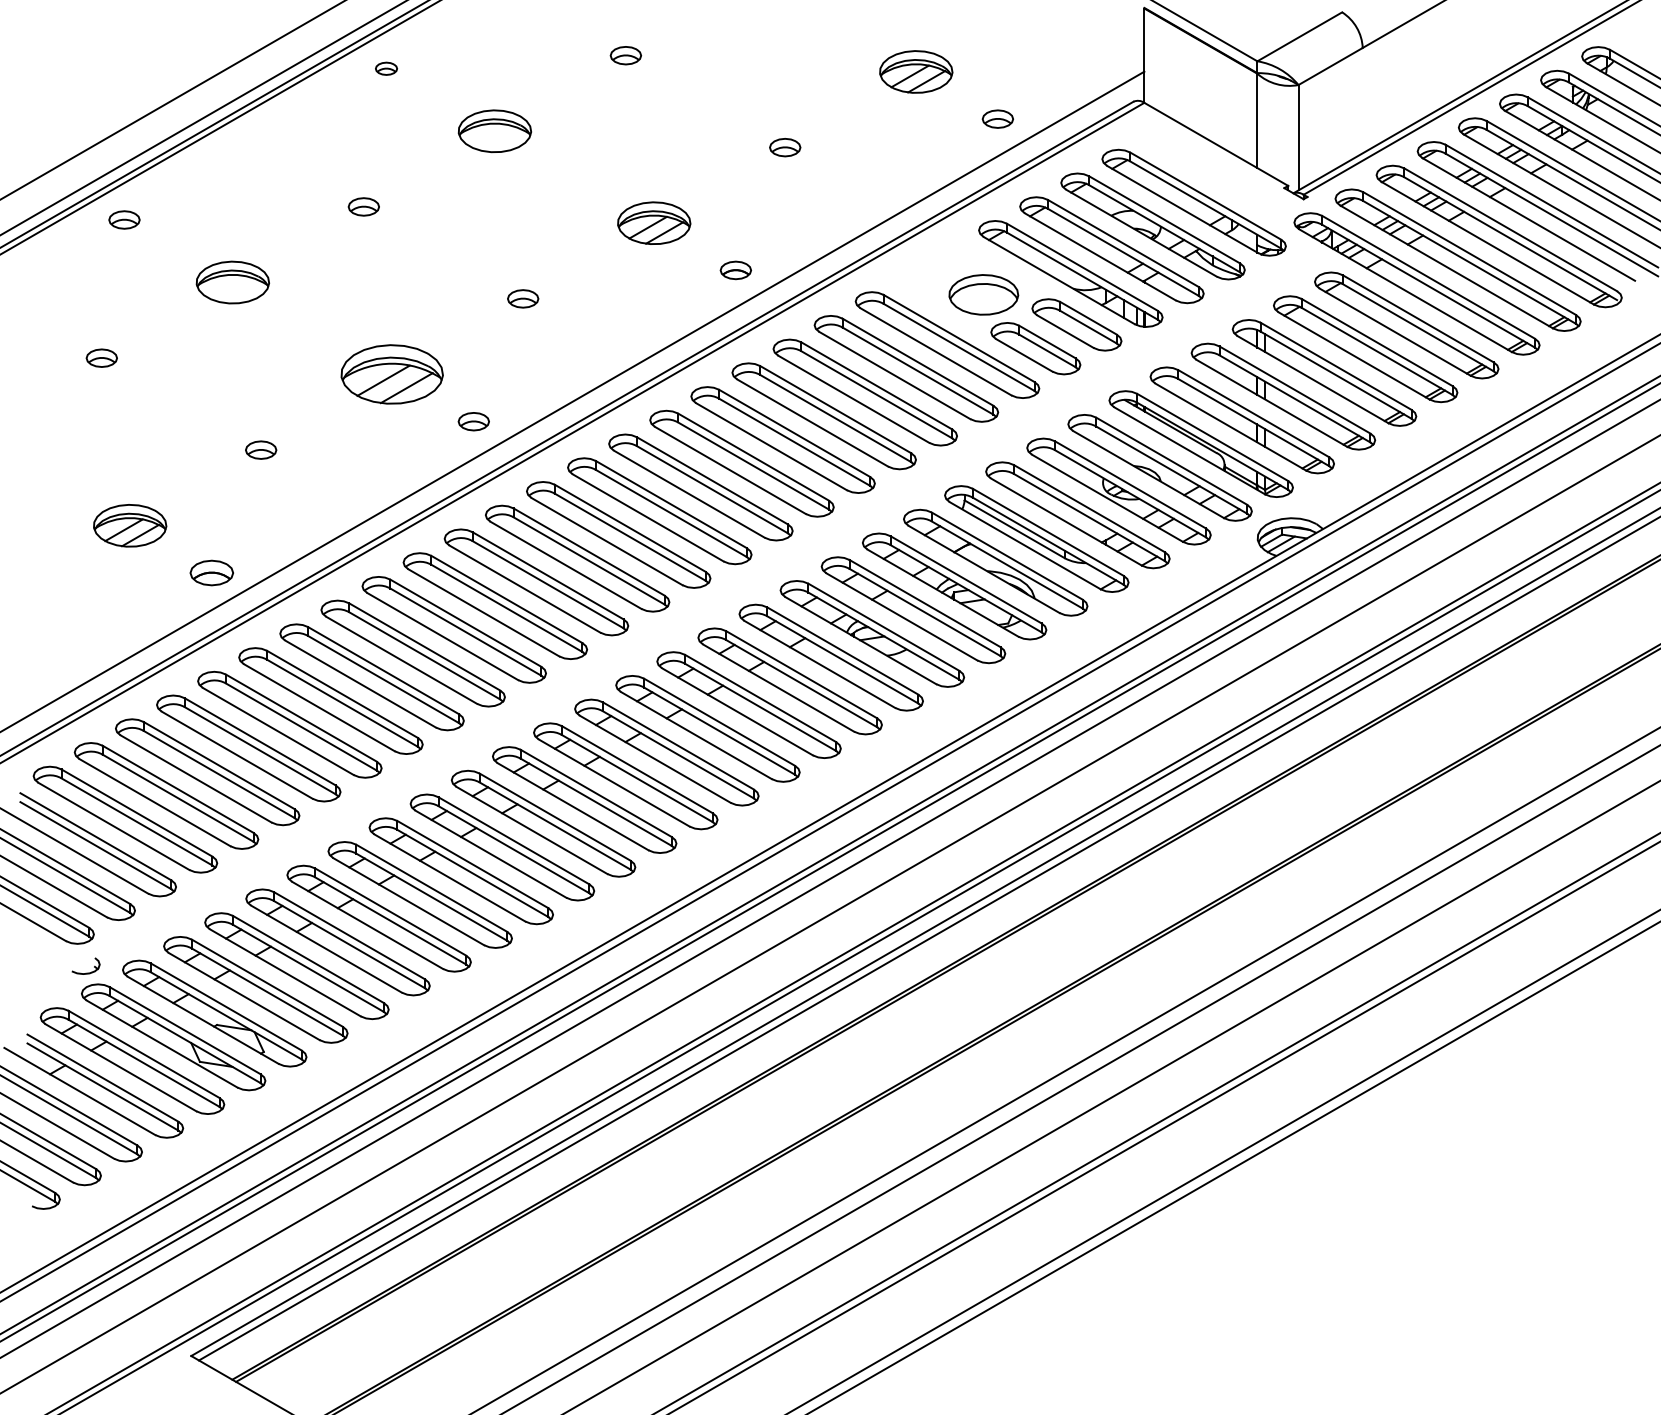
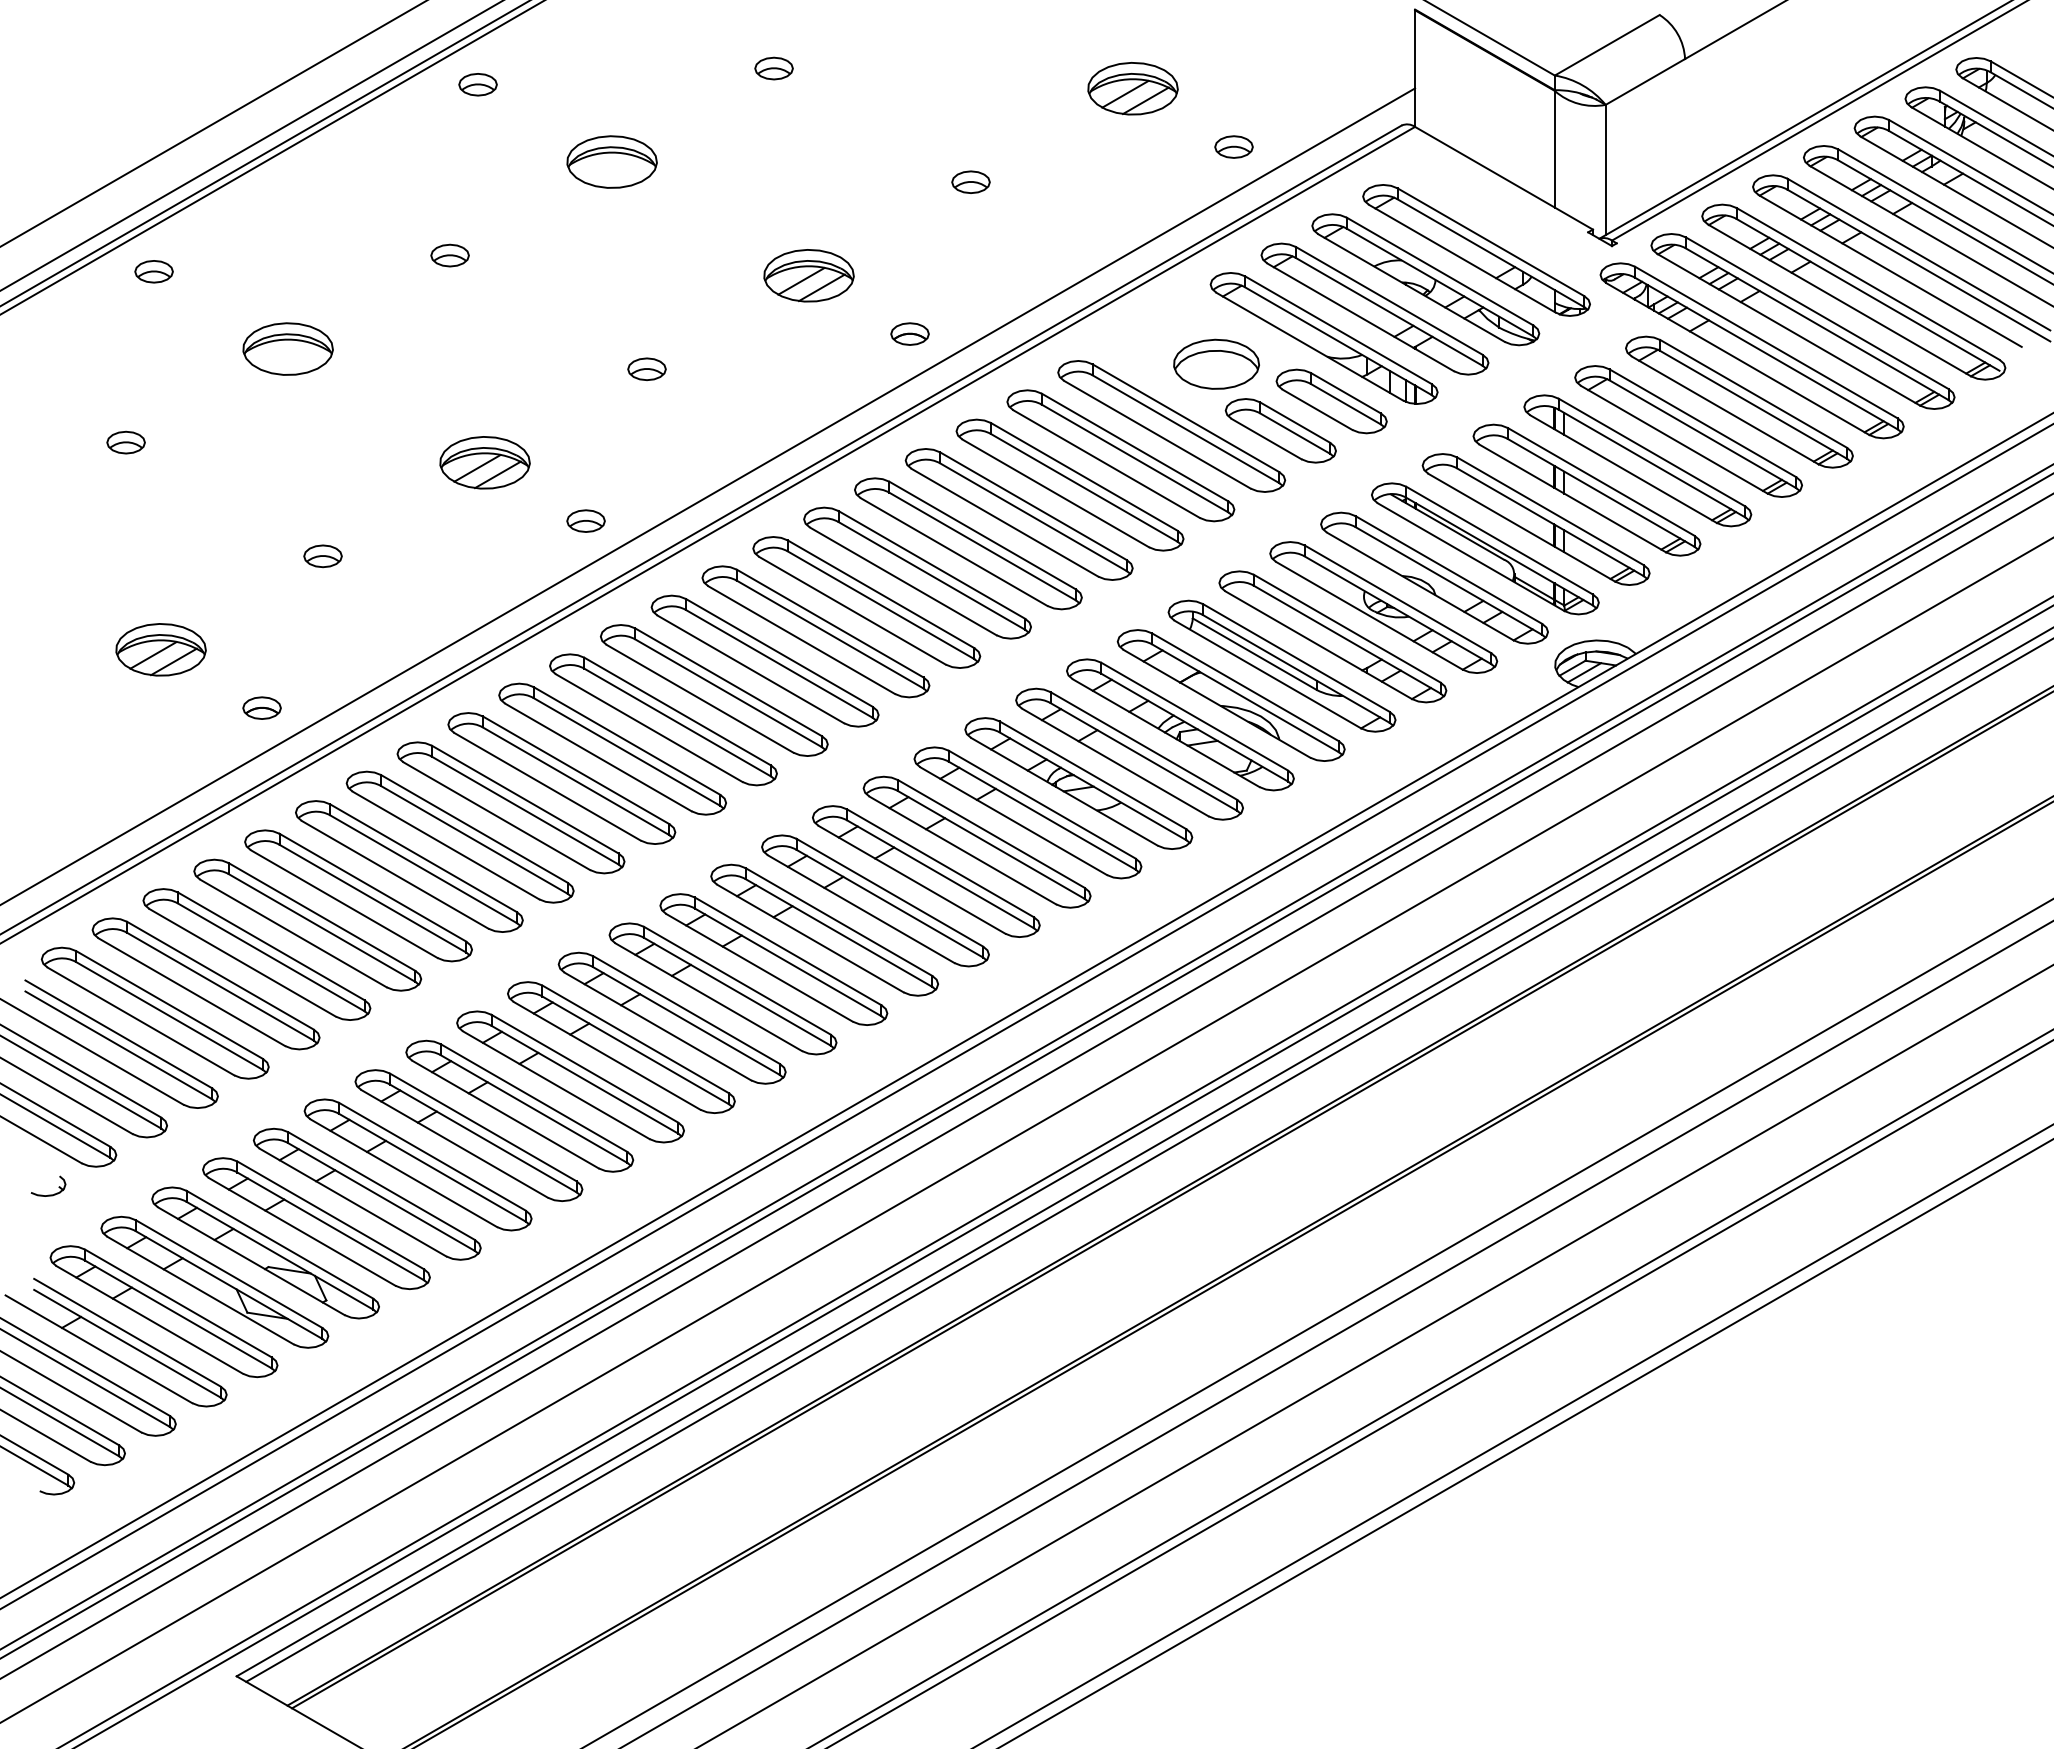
part: (386, 68) -> (477, 84), size x1.43
part: (391, 374) -> (484, 462), size x0.71
part: (211, 572) -> (261, 707), size x0.71
part: (85, 972) -> (48, 1194), moved

